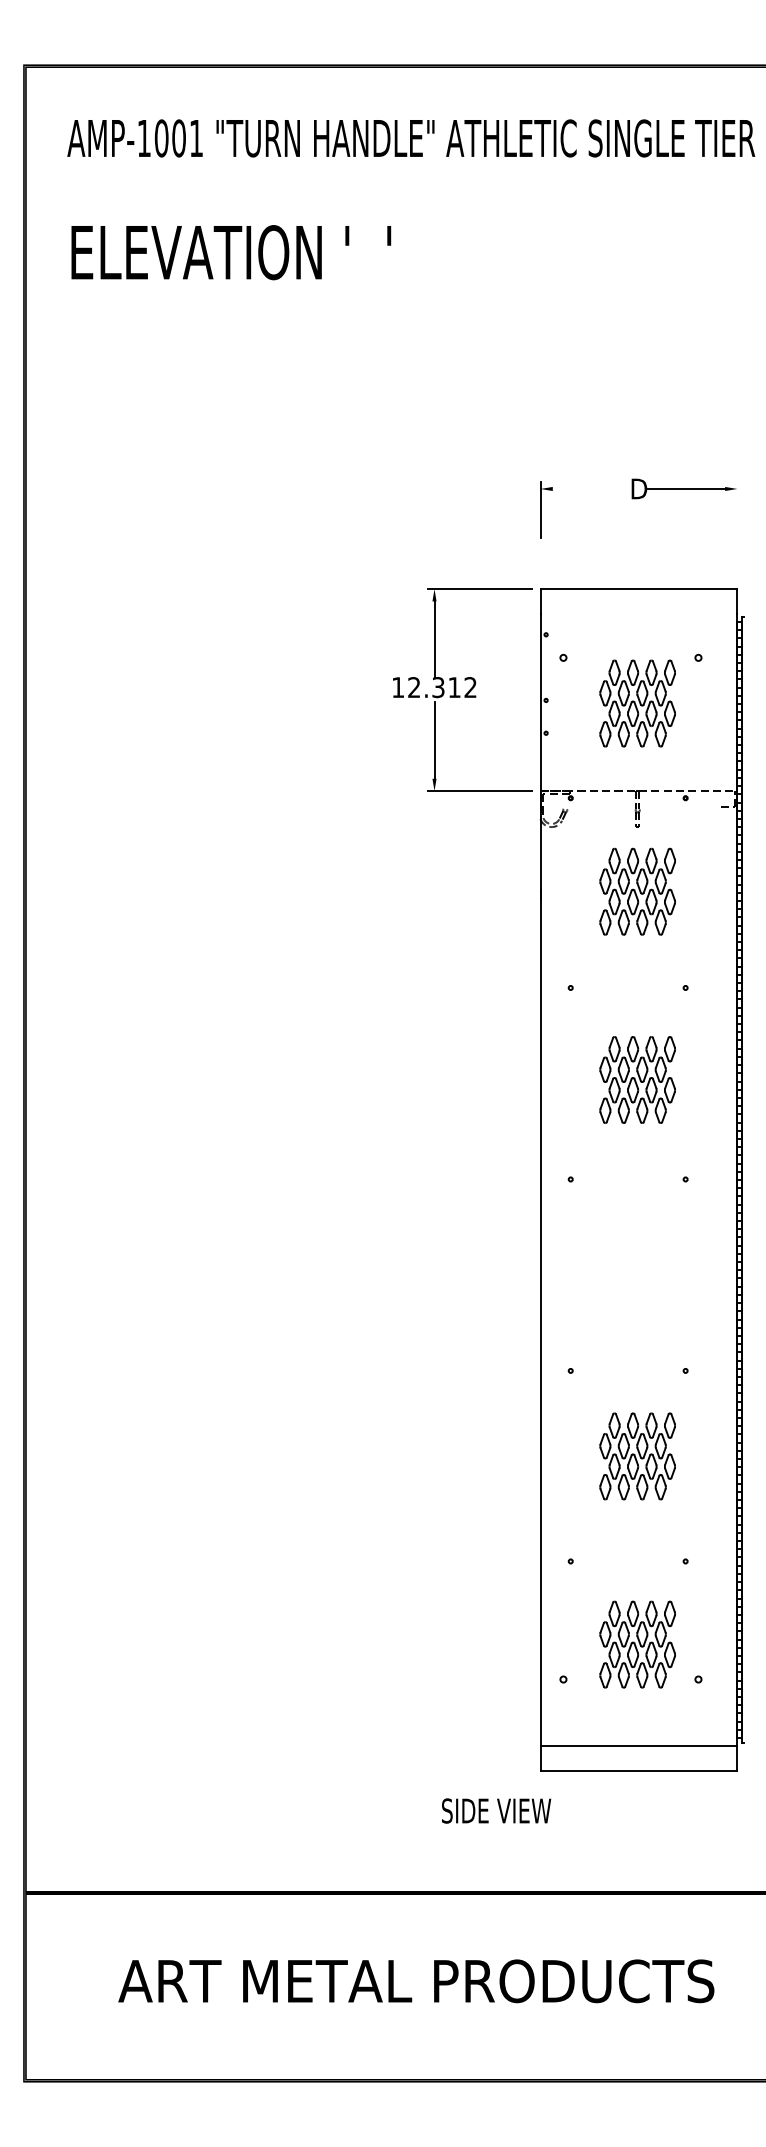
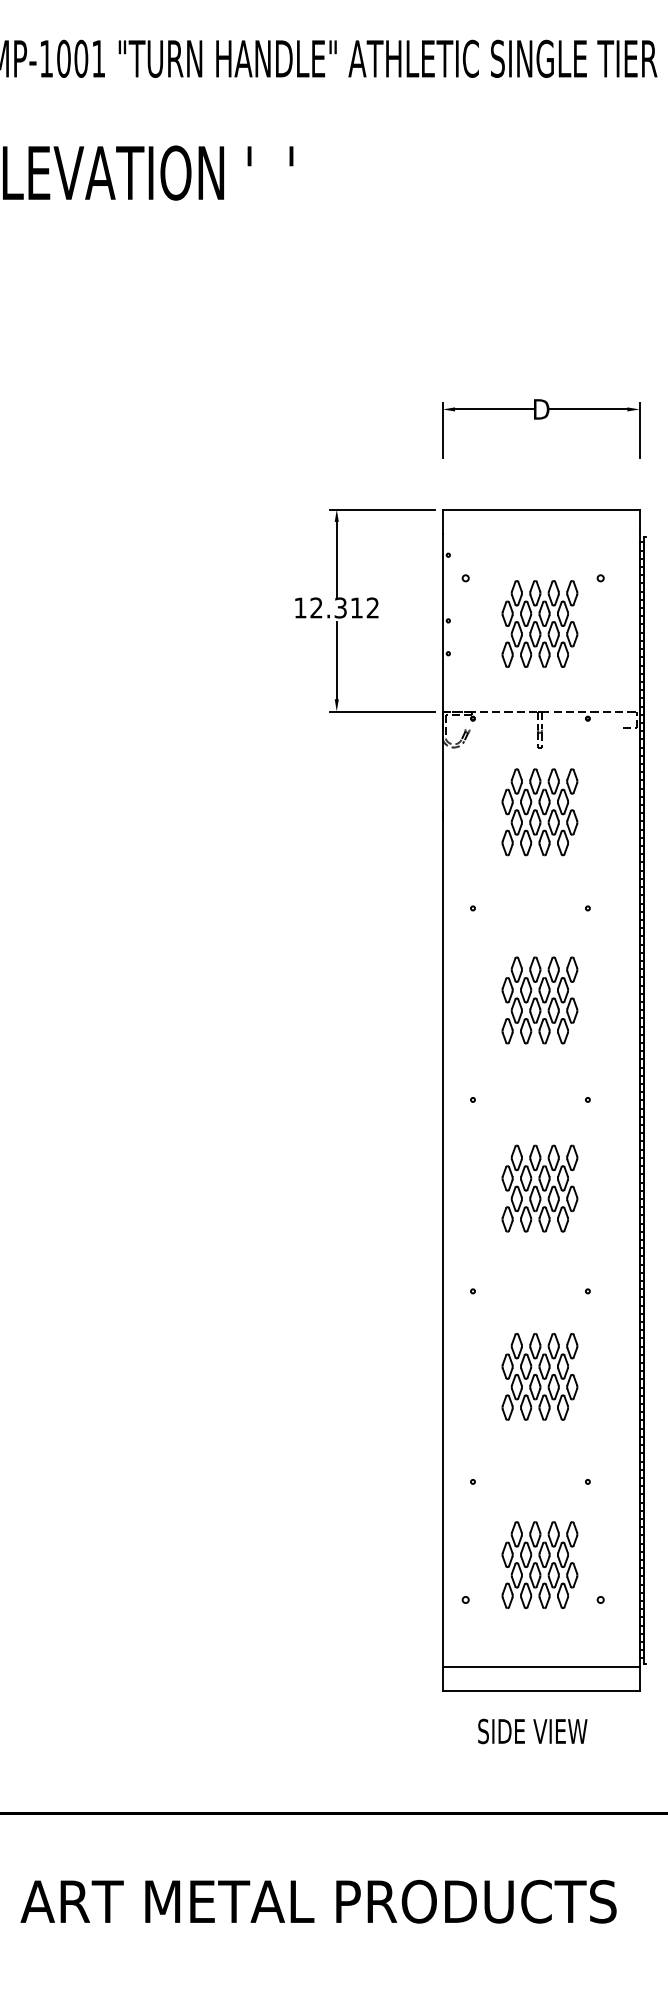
line: (591, 488) -> (493, 408), added
line: (737, 509) -> (639, 429), added
part: (637, 1268) -> (539, 1188), added
text: (496, 1810) -> (532, 1730), moved

